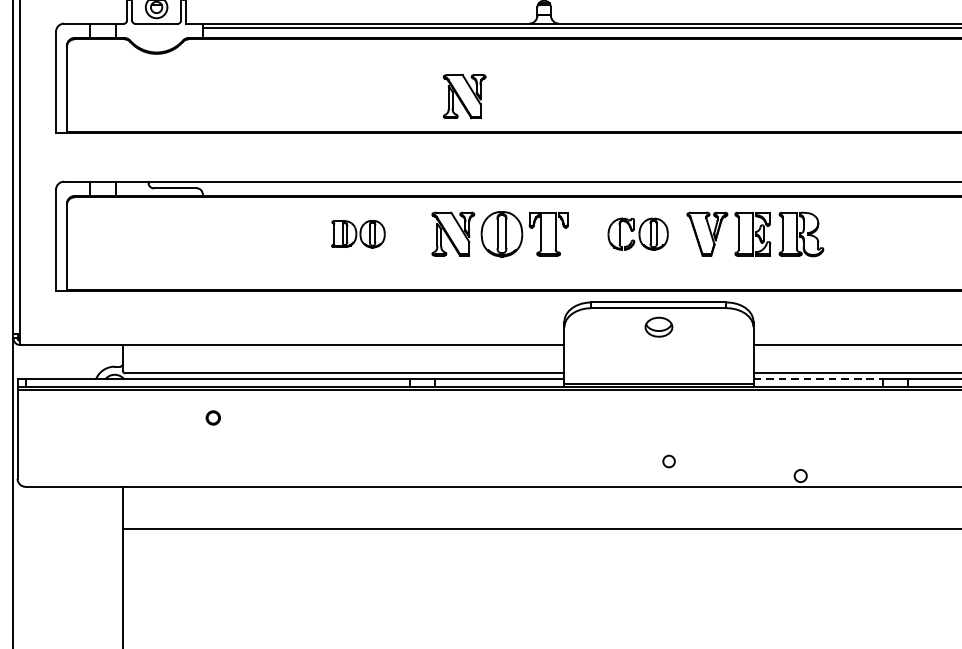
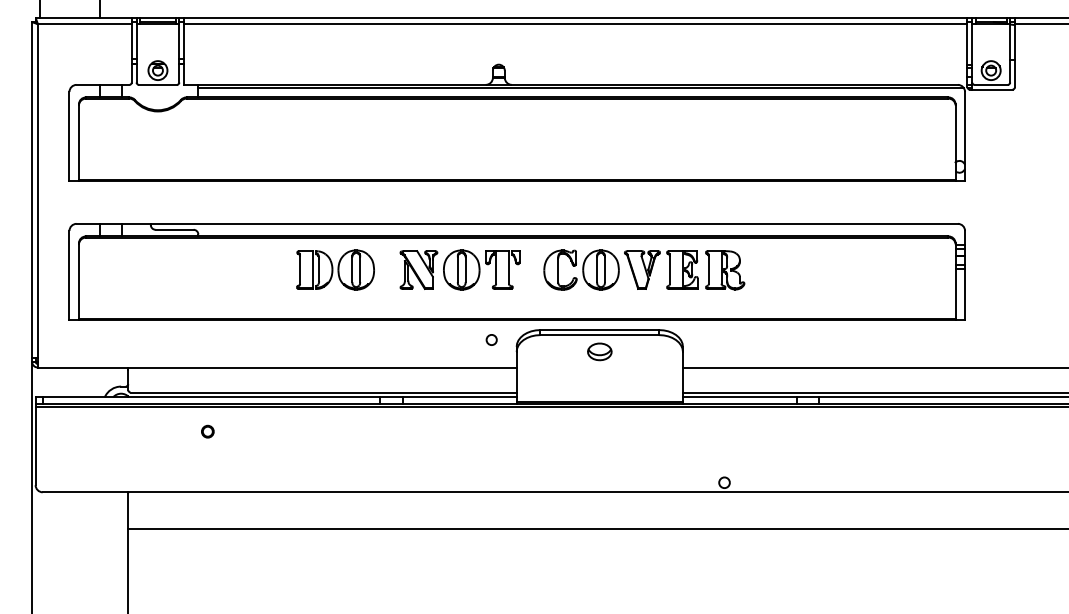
part: (464, 95) -> (428, 148), removed
part: (358, 233) -> (335, 269), size x1.67
part: (638, 233) -> (581, 269), size x1.43
line: (817, 379) -> (739, 397), dashed -> solid
circle: (668, 460) -> (491, 339), moved

